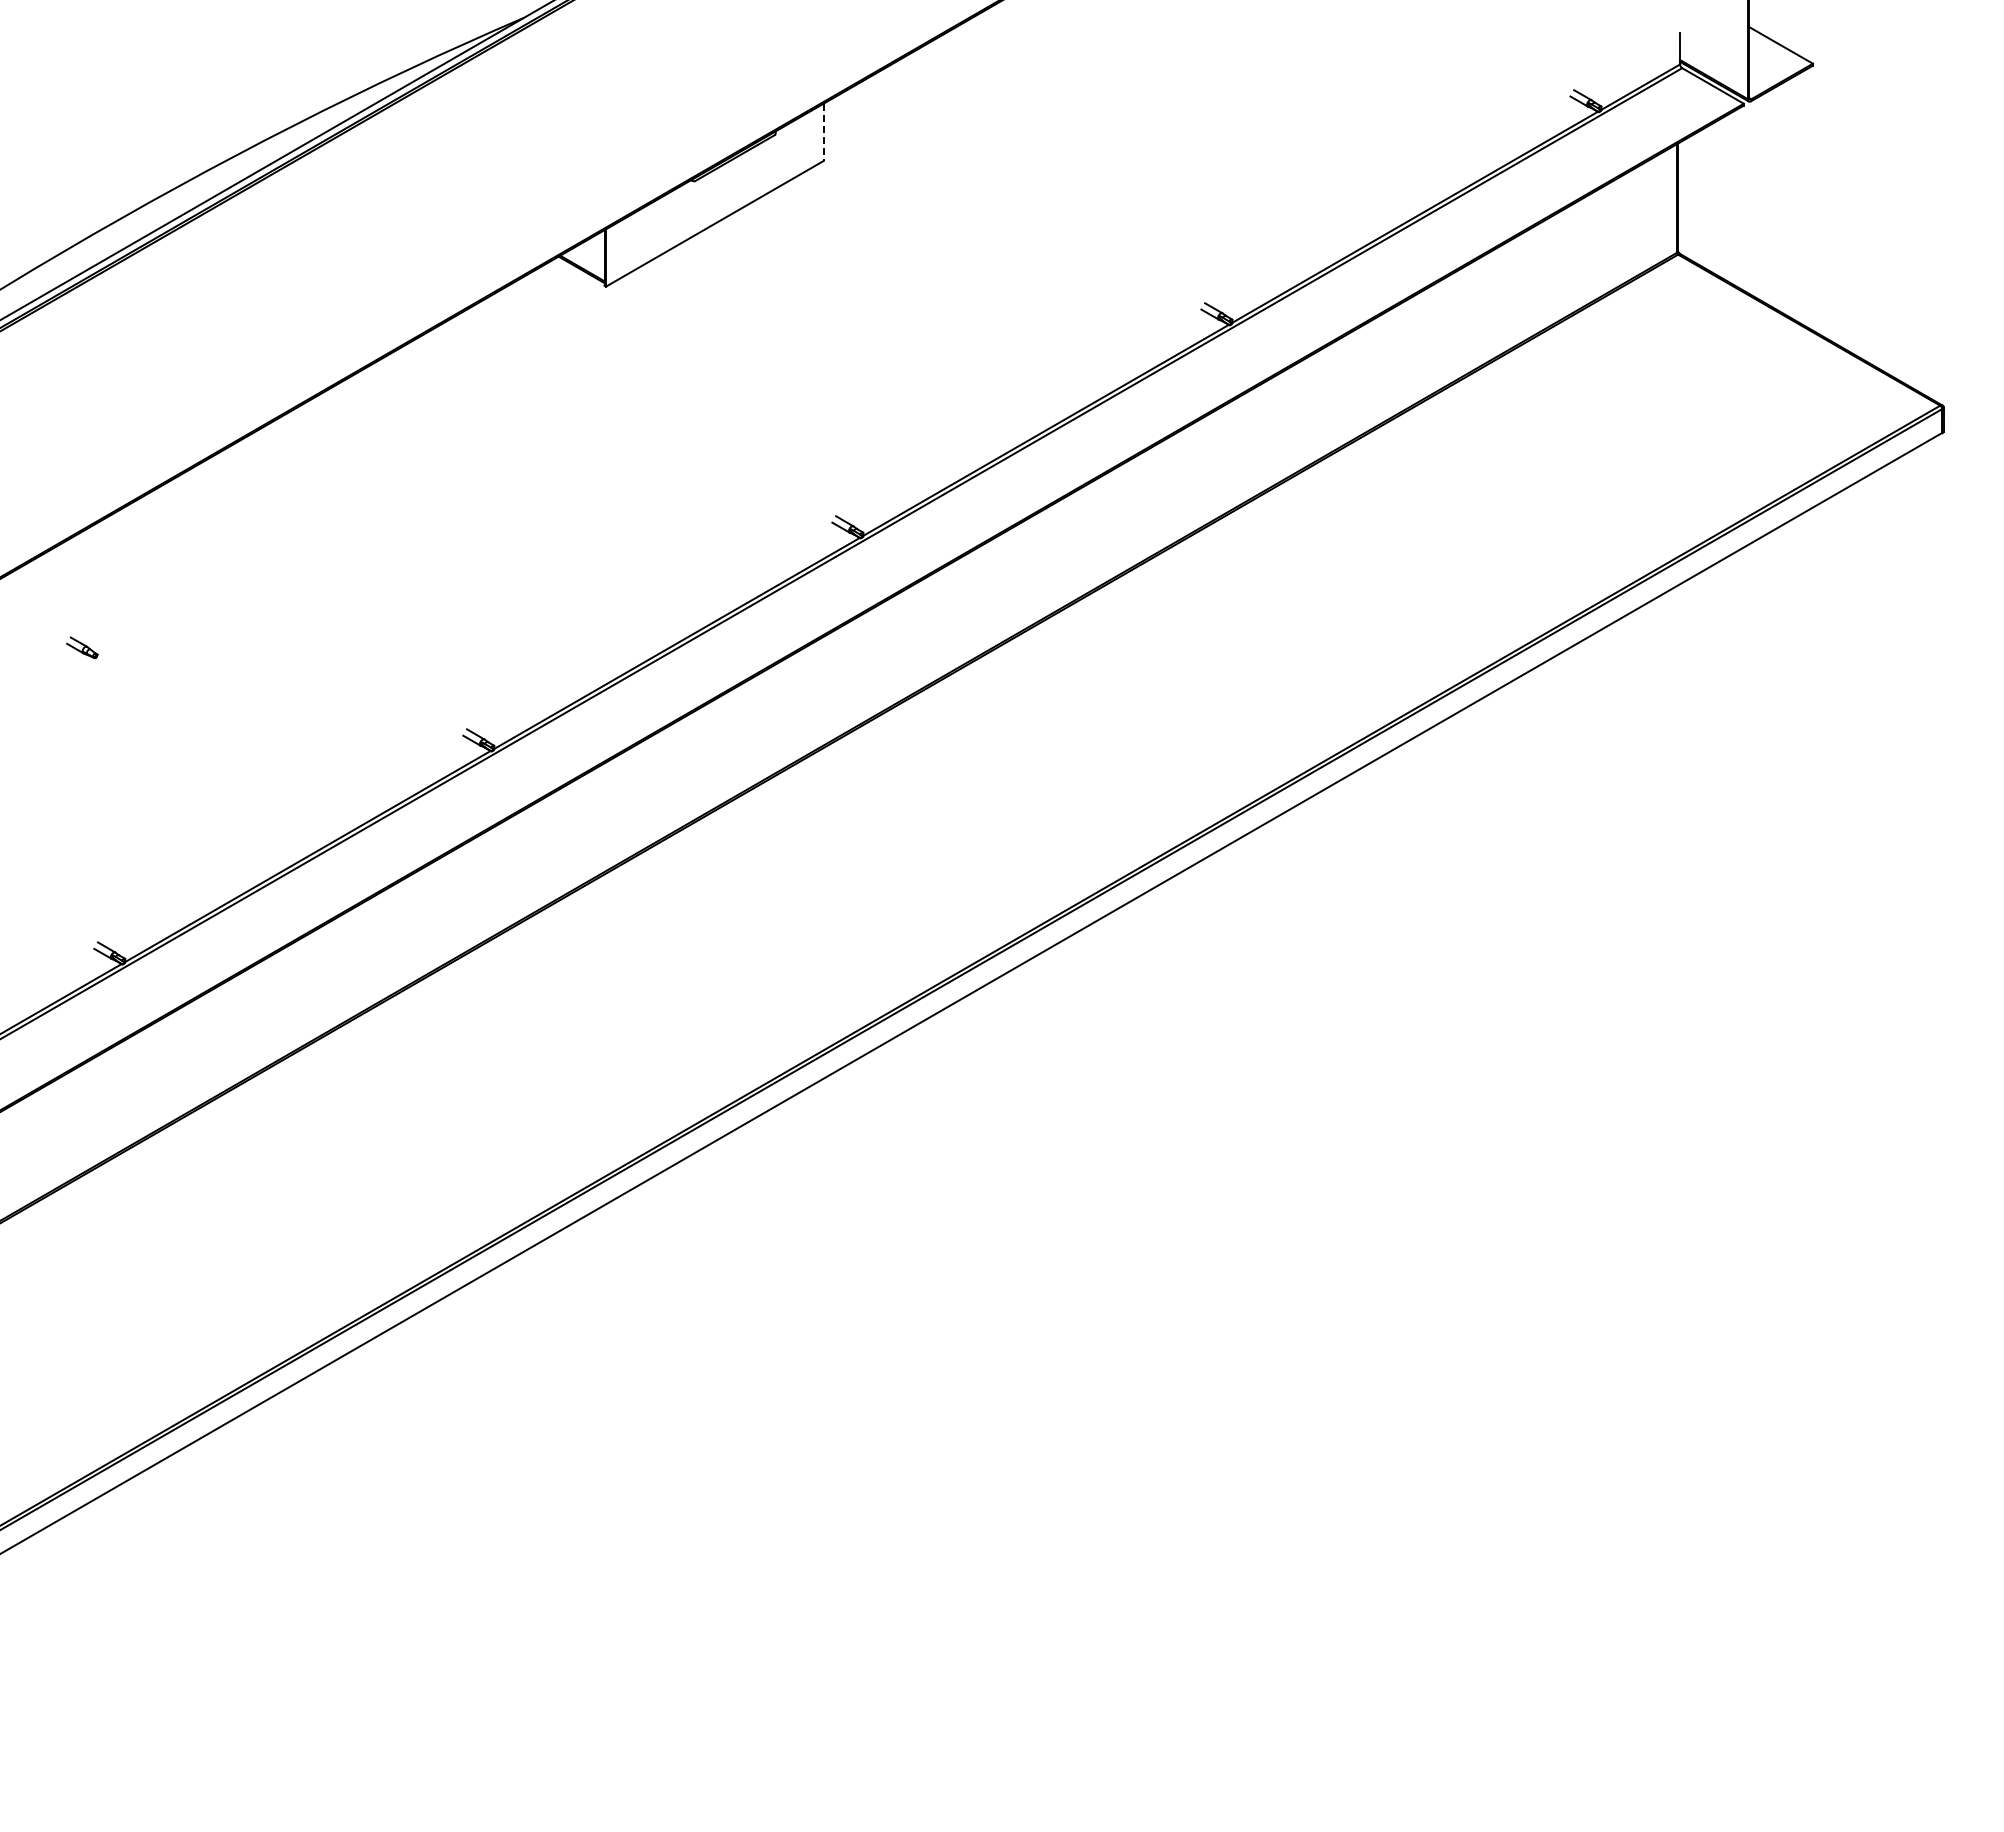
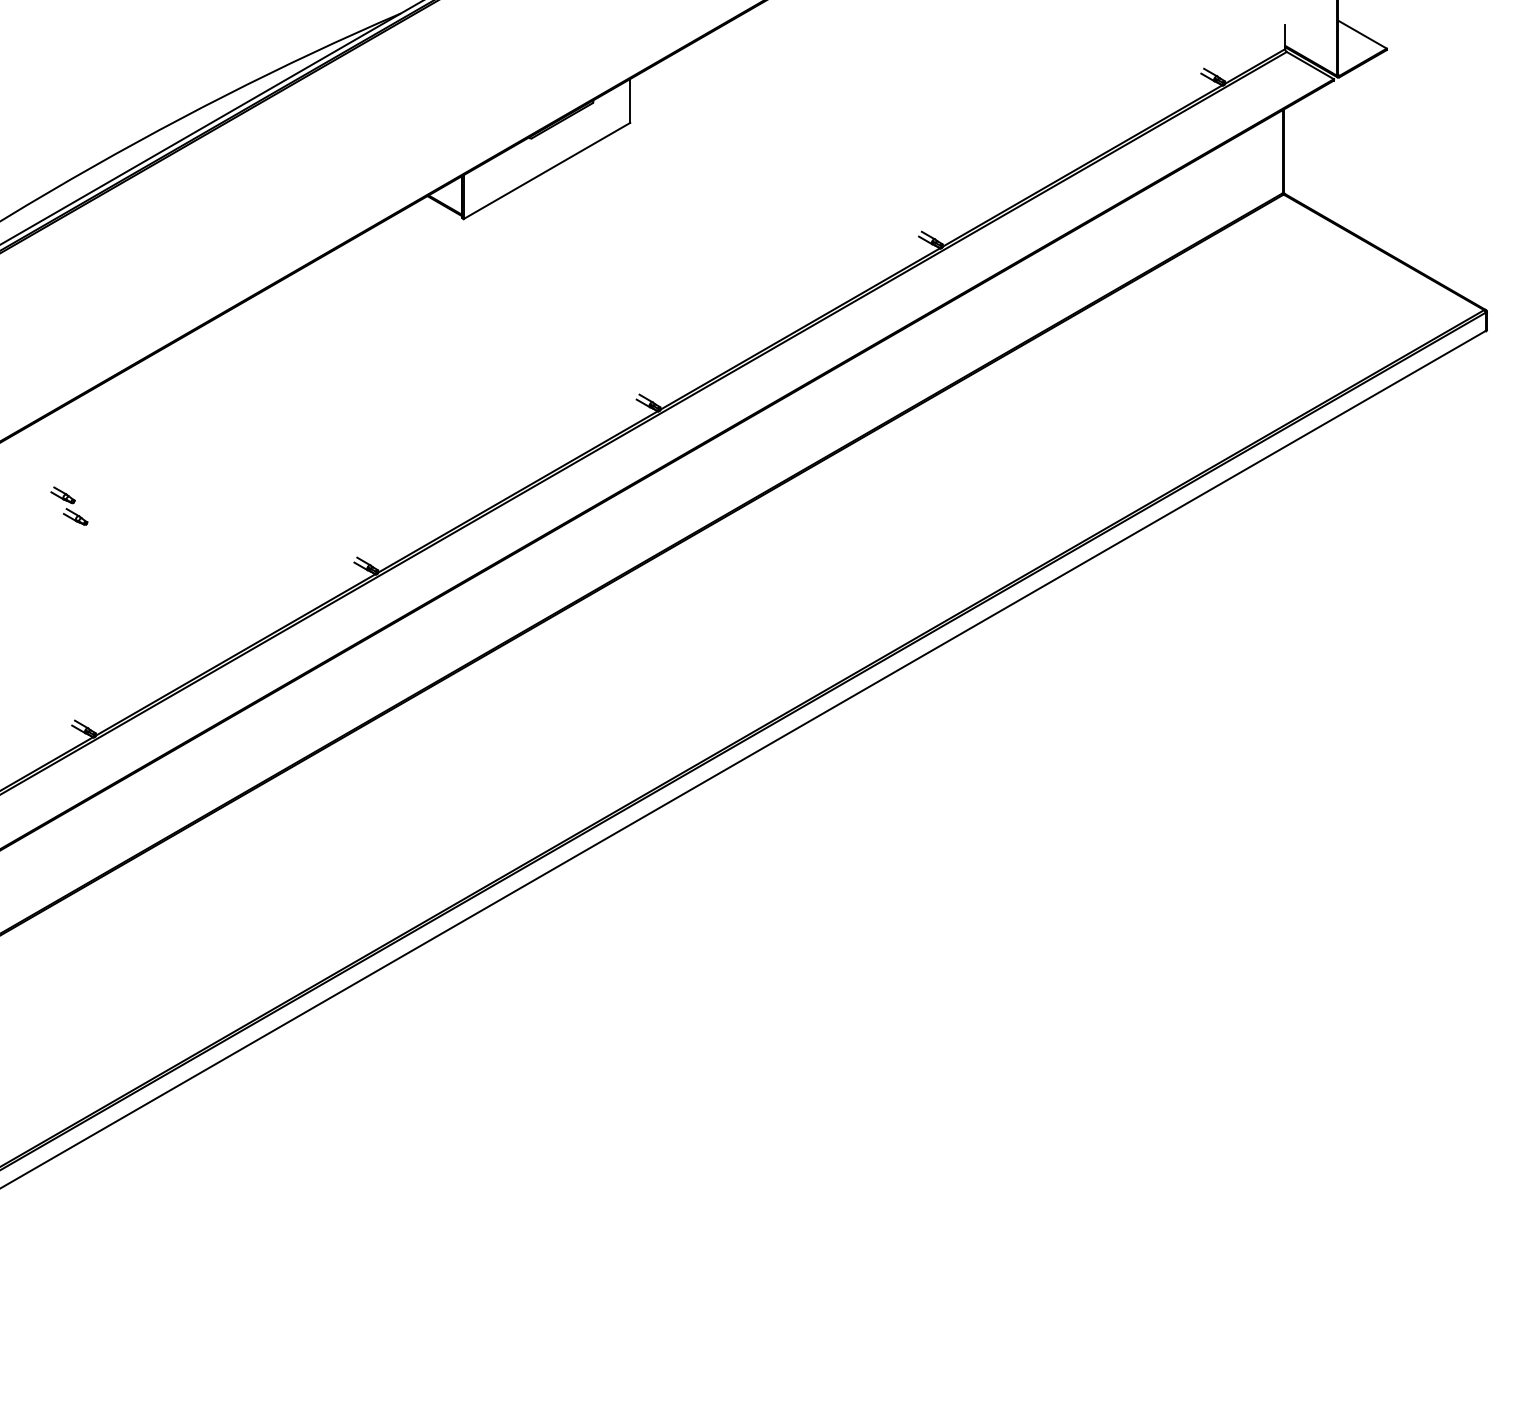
line: (823, 132) -> (629, 101), dashed -> solid
part: (98, 675) -> (75, 516), added

